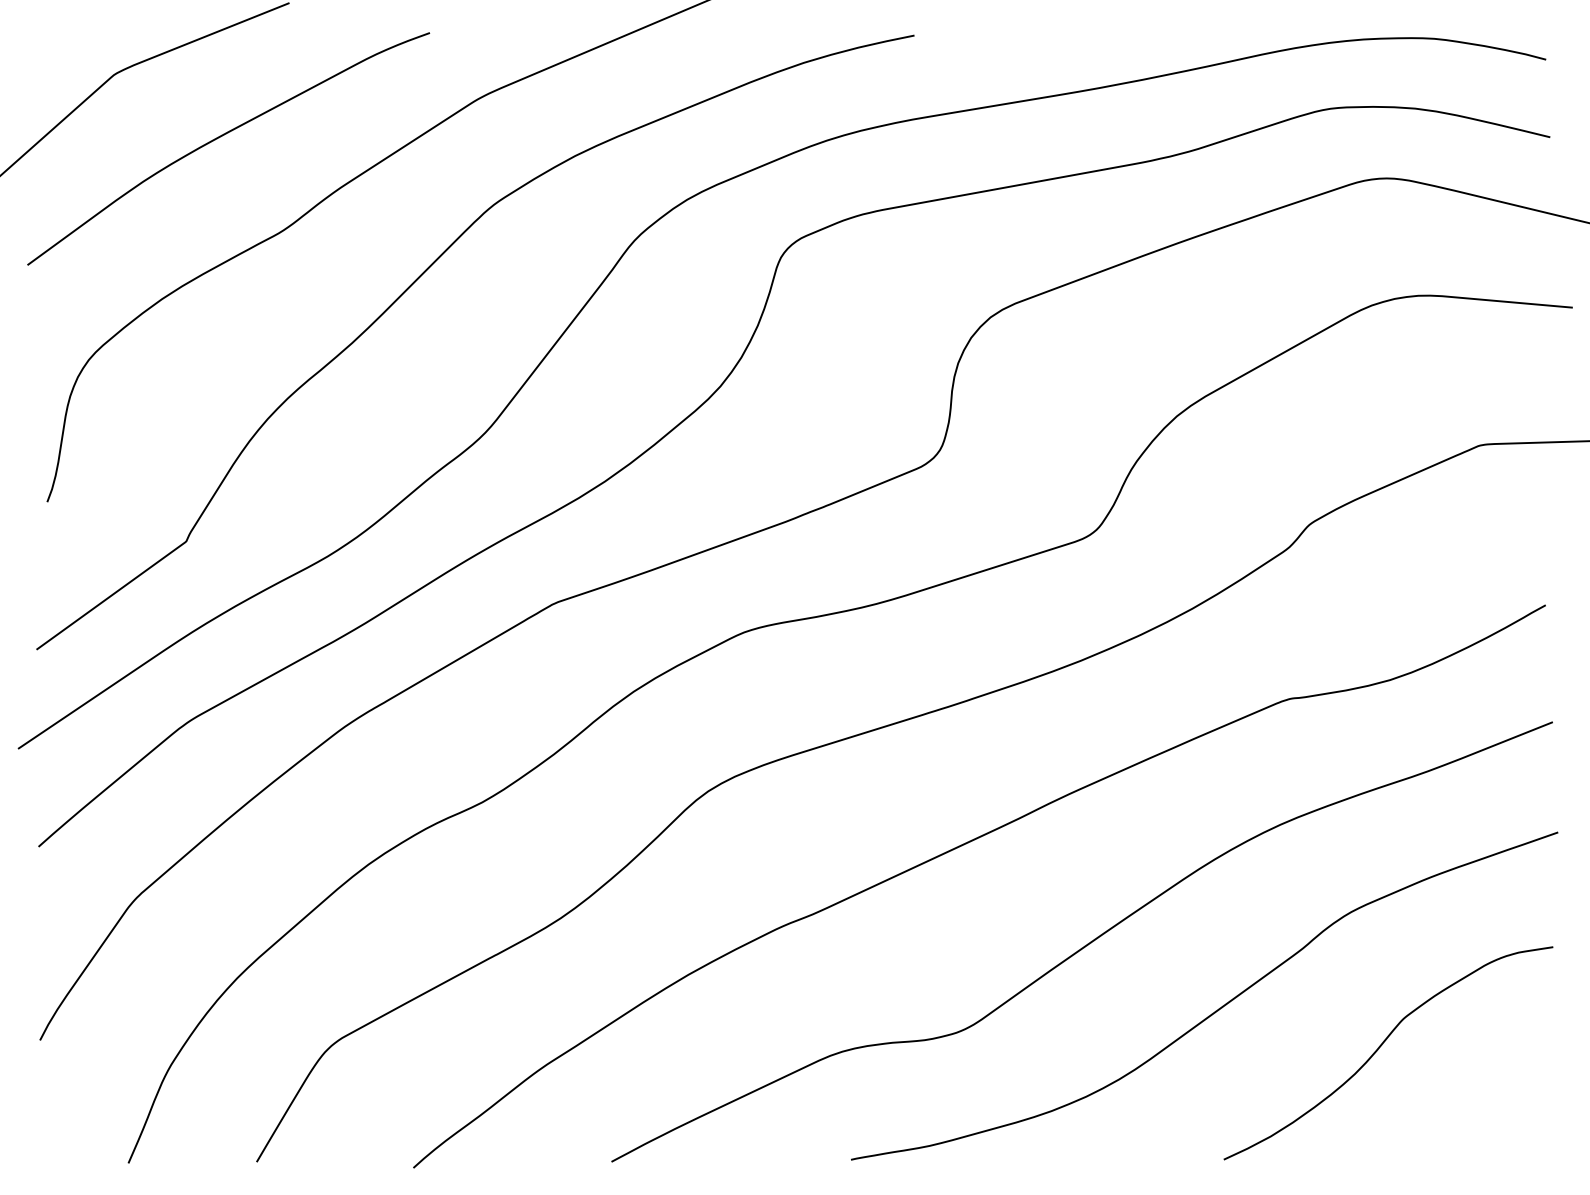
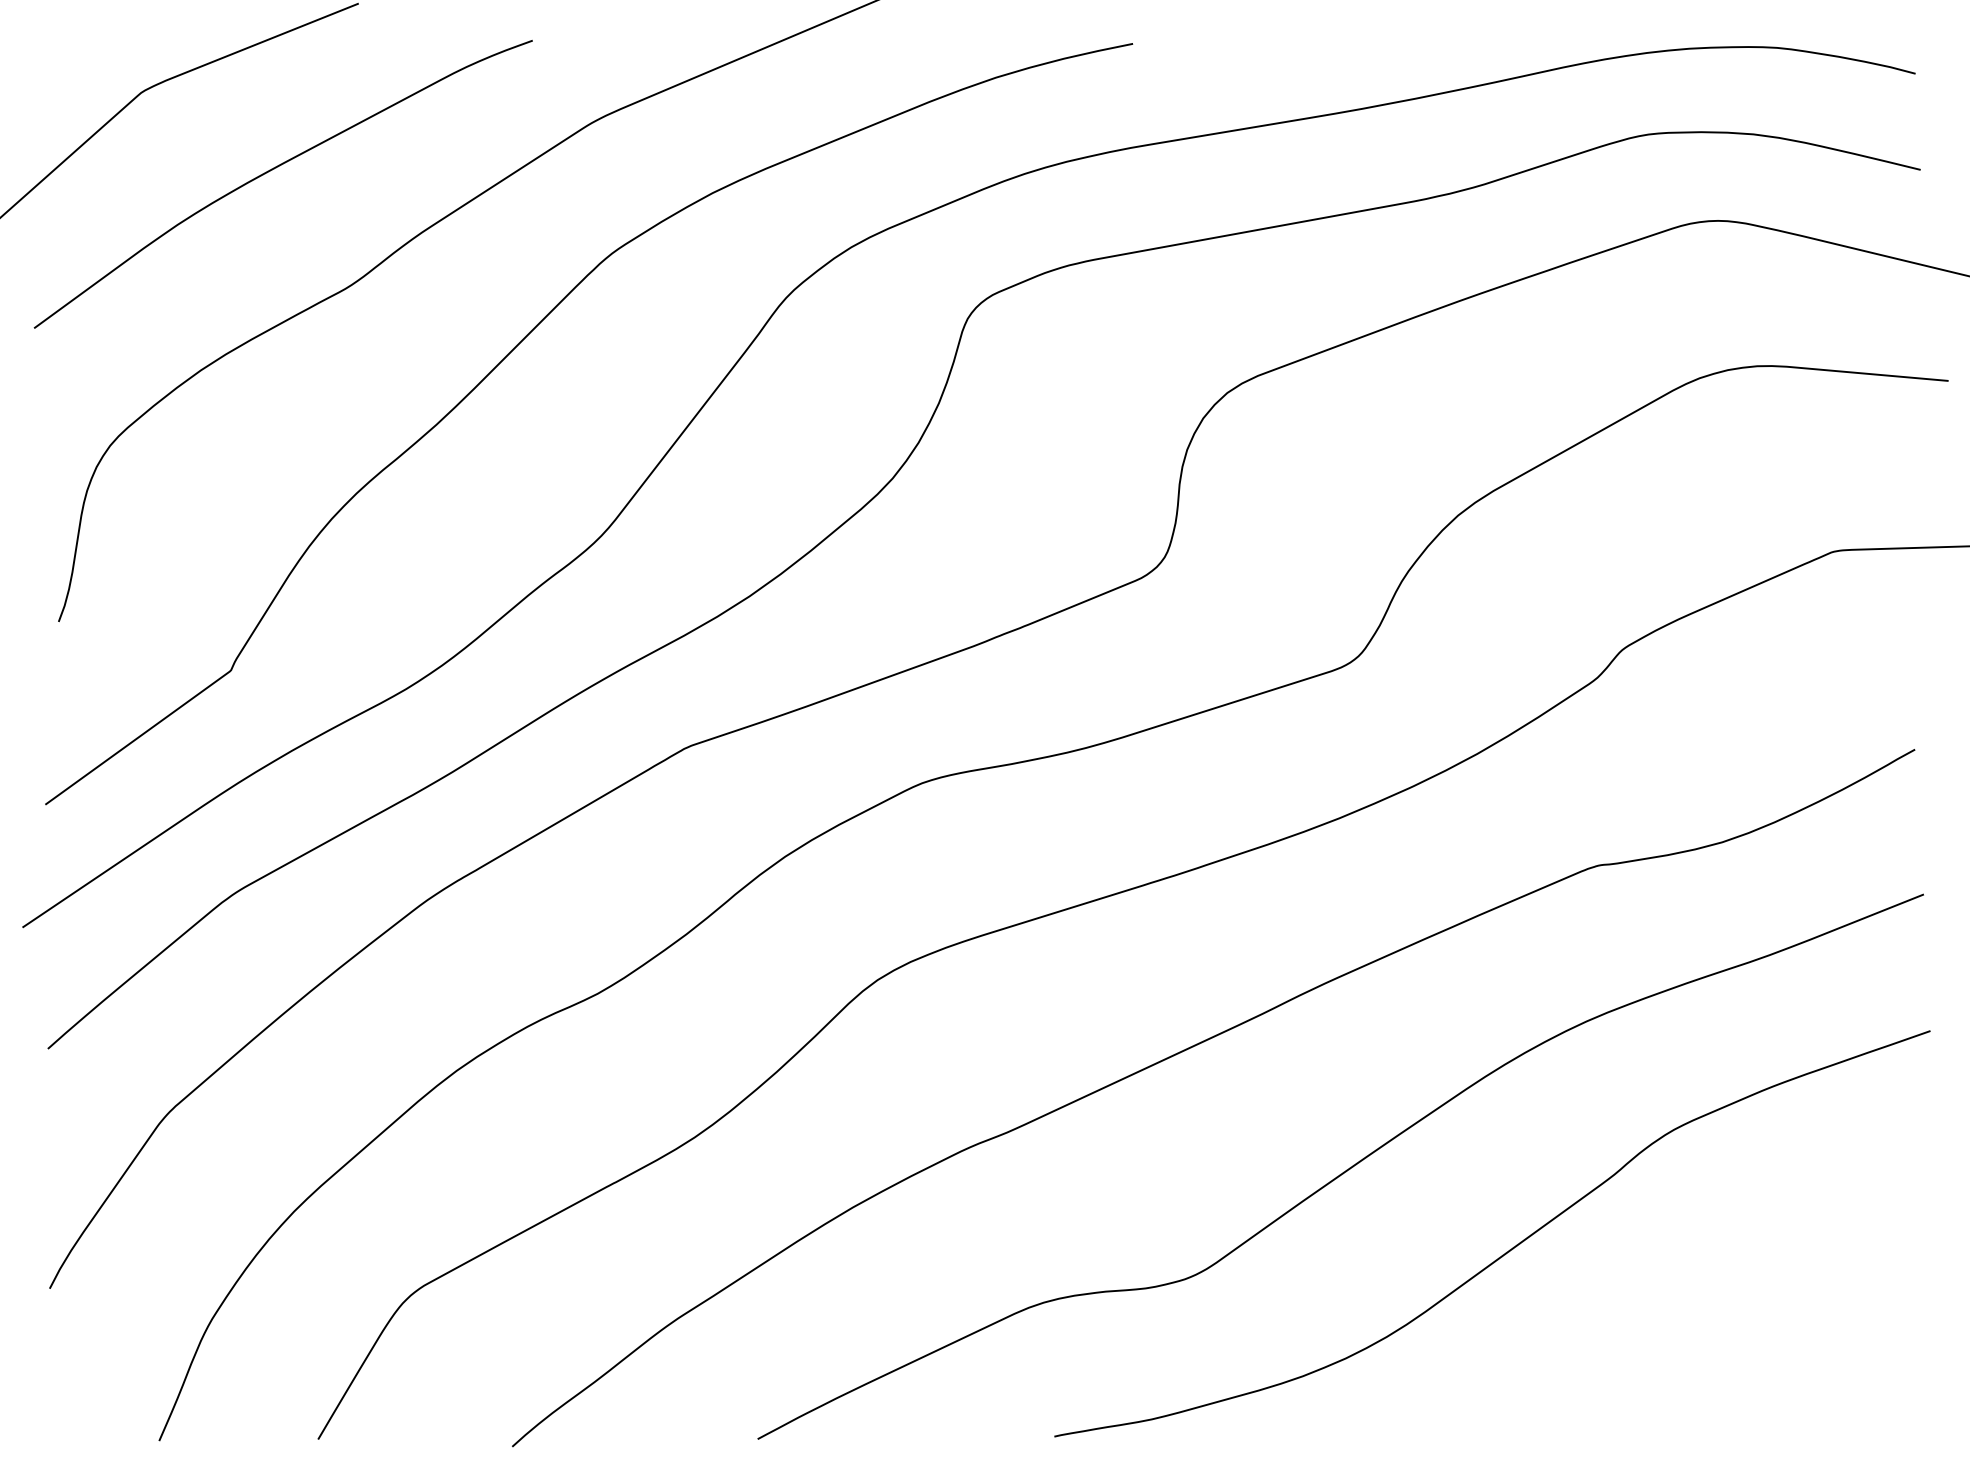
curve: (1380, 1047) -> (1710, 1297), removed

